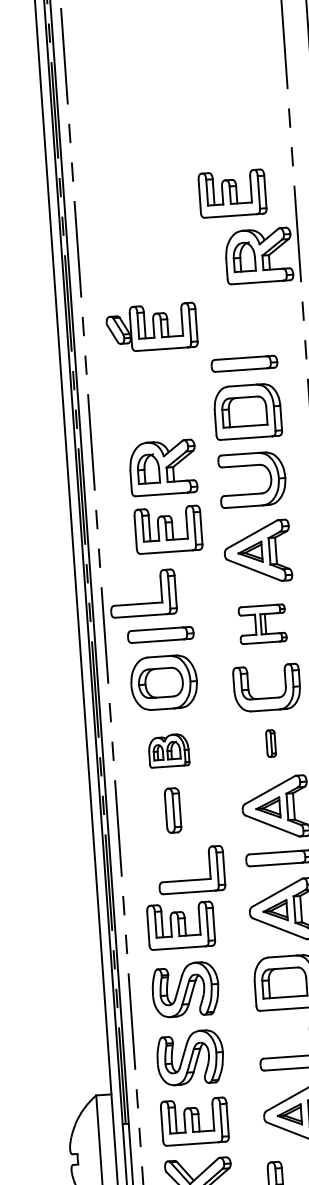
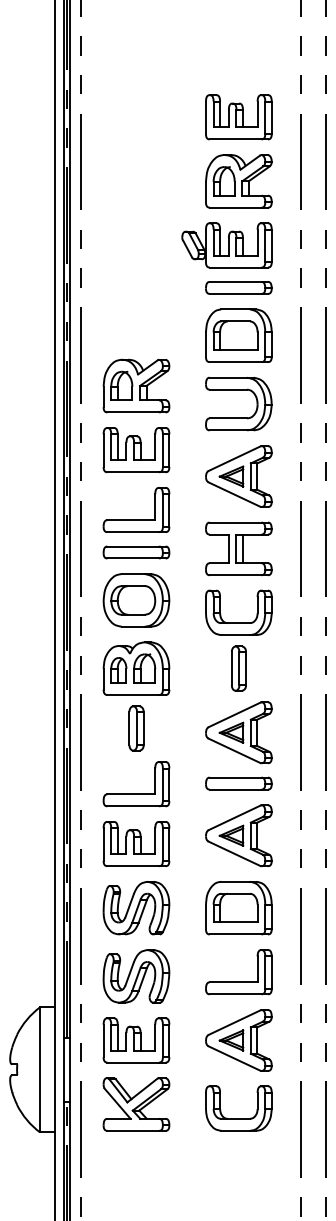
part: (258, 256) -> (238, 181), moved
part: (151, 327) -> (226, 245), moved
part: (163, 467) -> (136, 385), moved
part: (168, 530) -> (136, 450), moved
part: (143, 603) -> (136, 519), moved
part: (262, 623) -> (238, 548), size x1.43
part: (270, 743) -> (238, 668), size x1.67
part: (168, 750) -> (136, 668), size x1.67
part: (191, 879) -> (136, 793), moved

